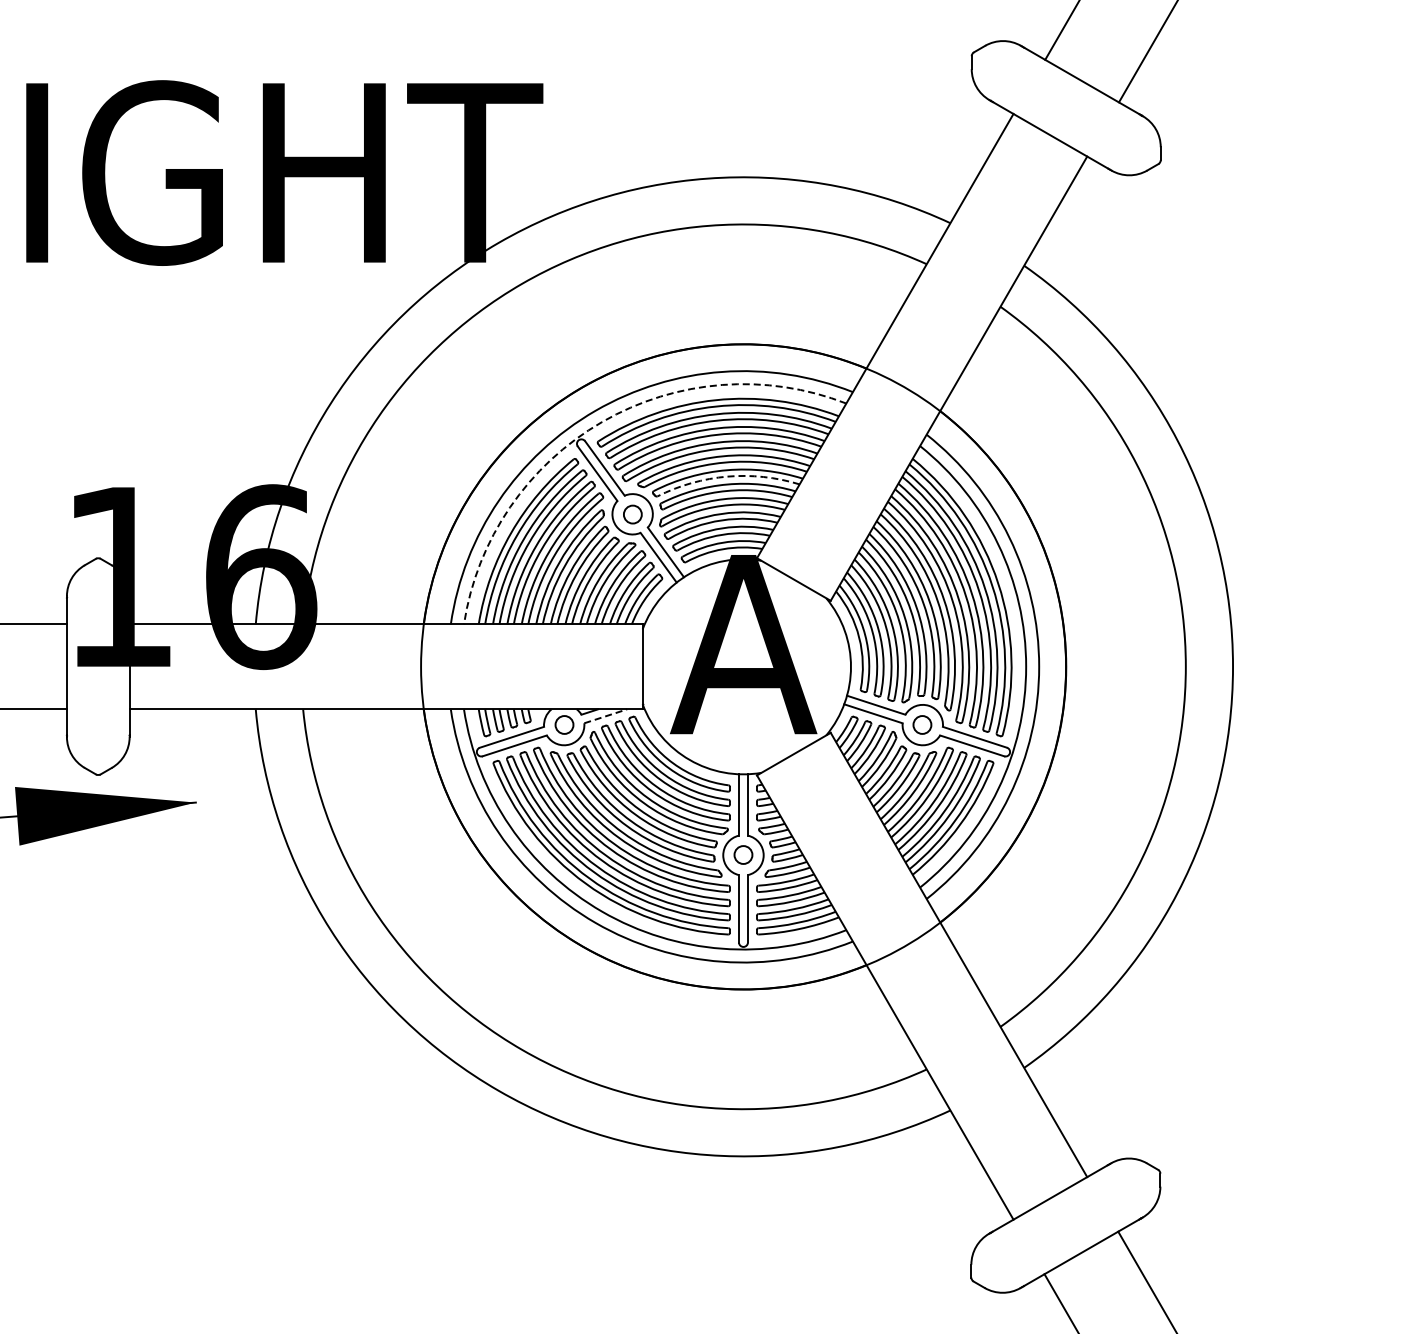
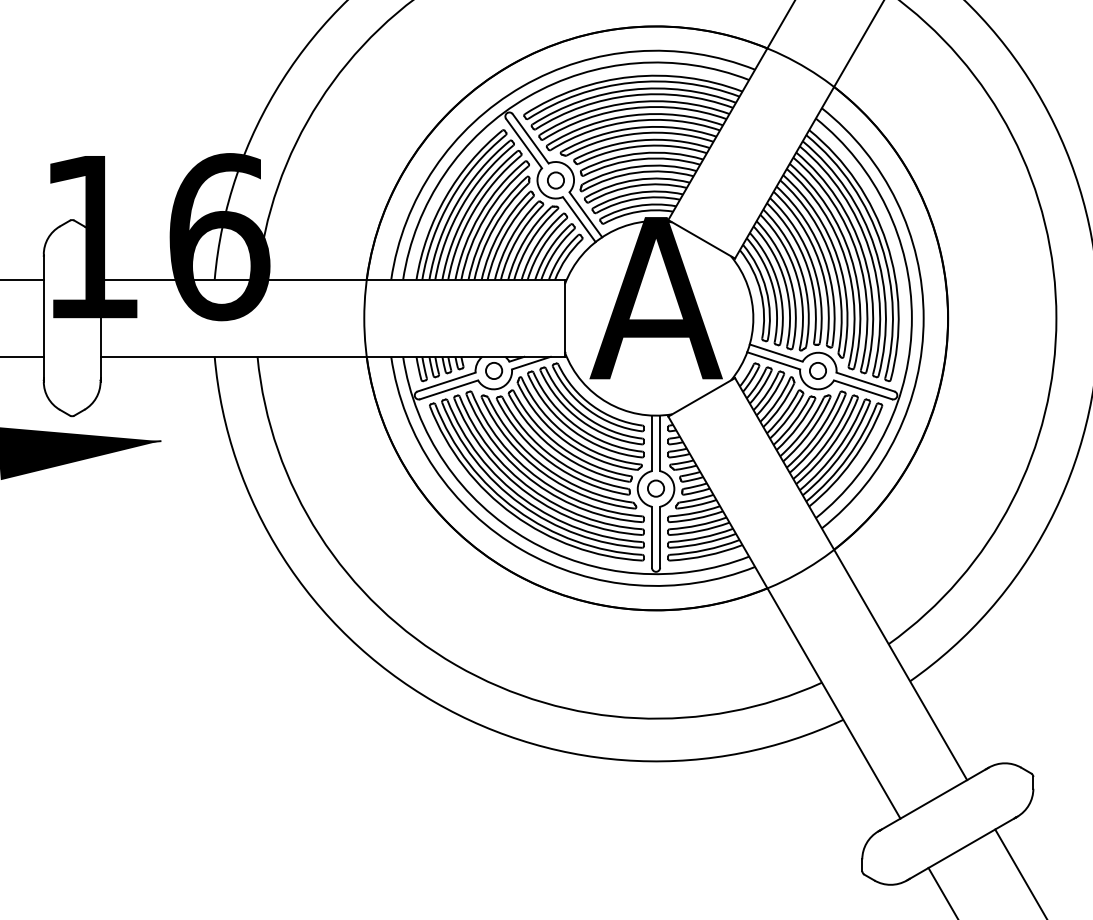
arc: (602, 422) -> (528, 97), dashed -> solid
arc: (727, 476) -> (641, 146), dashed -> solid
line: (606, 716) -> (532, 363), dashed -> solid

